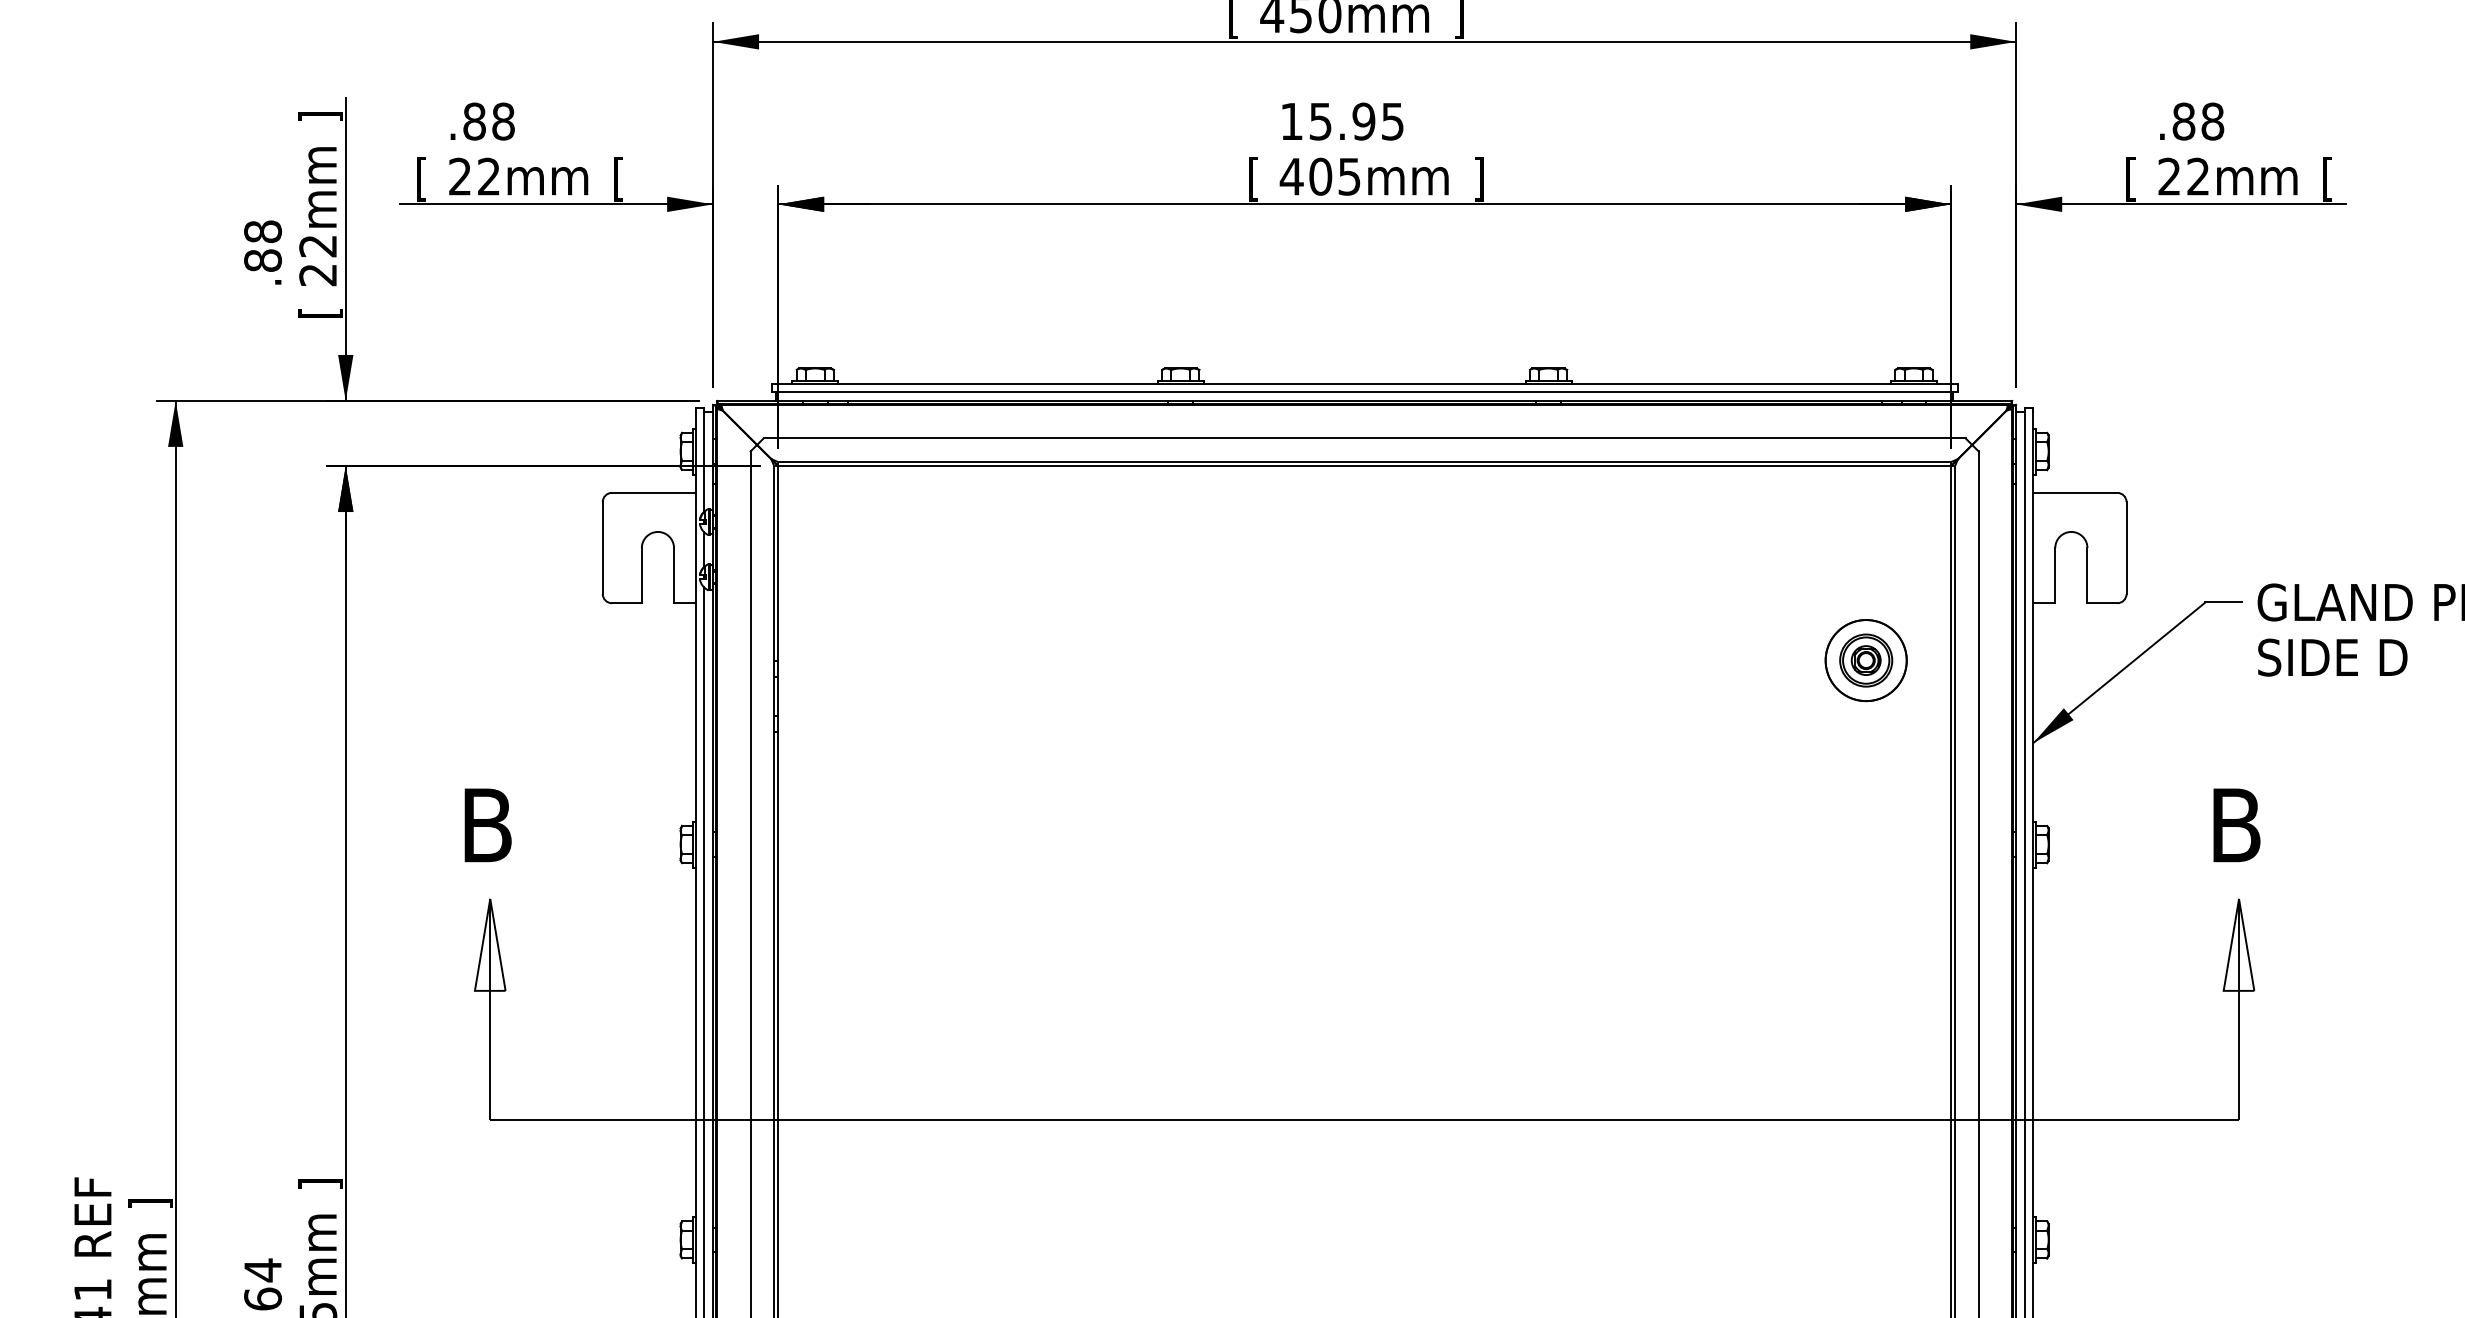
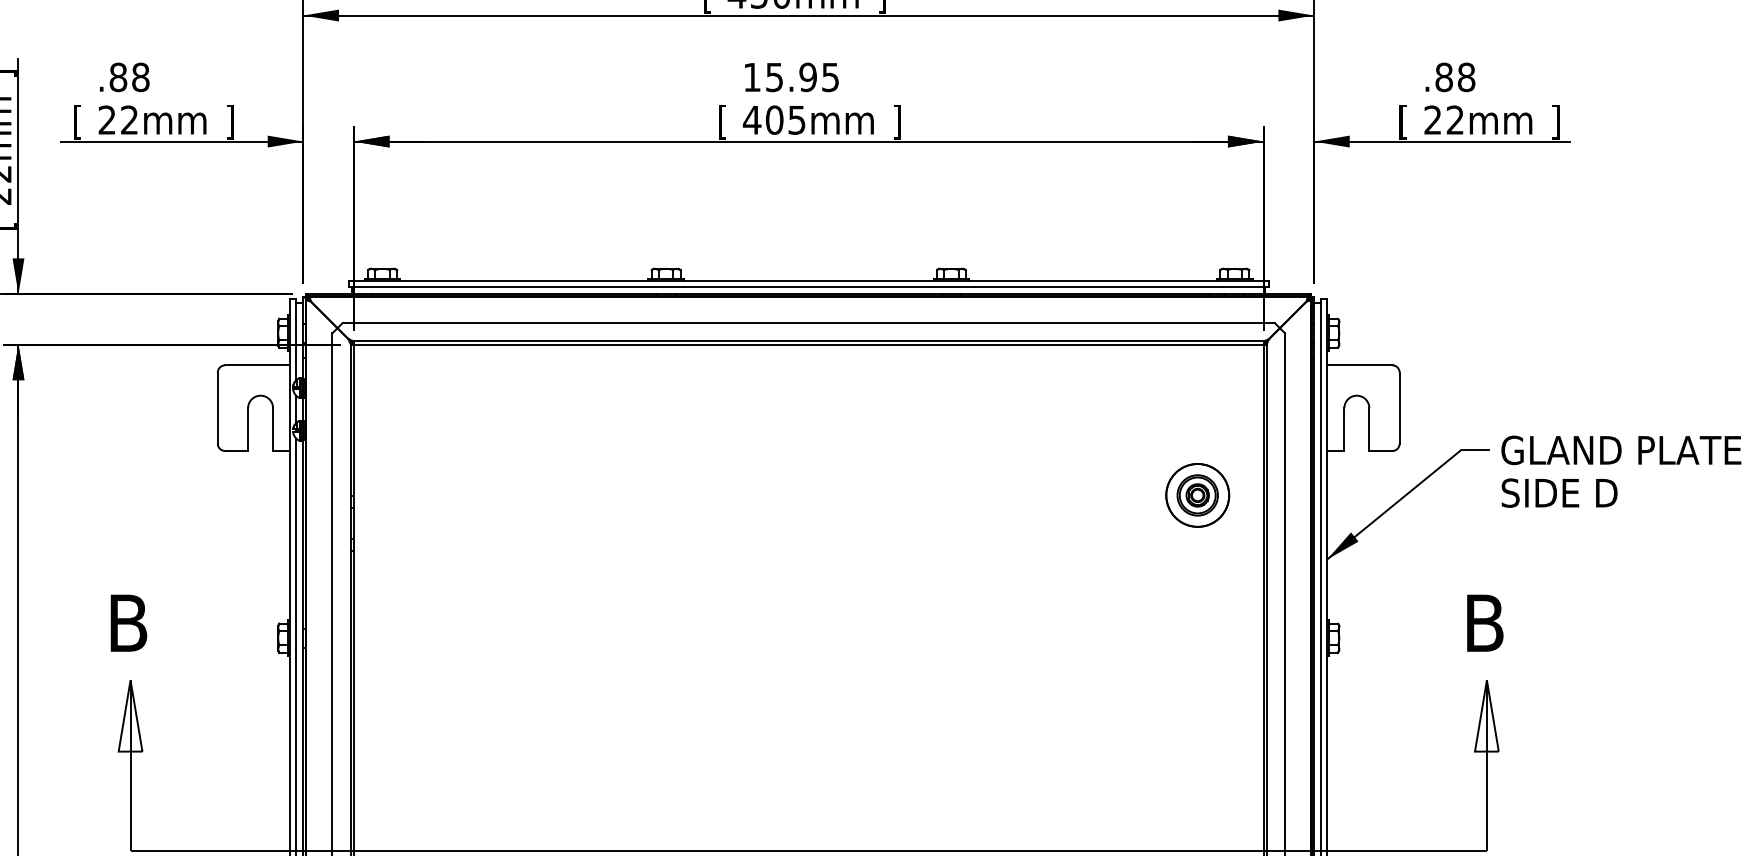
text: (618, 179) -> (230, 122), [ -> ]
text: (2327, 179) -> (1555, 122), [ -> ]

